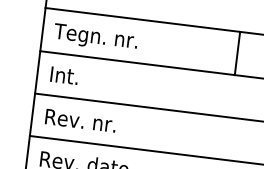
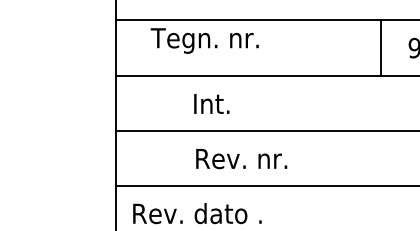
text: (95, 37) -> (204, 40), moved
line: (237, 53) -> (381, 48), moved
text: (64, 75) -> (211, 103), moved
text: (80, 121) -> (241, 159), moved

